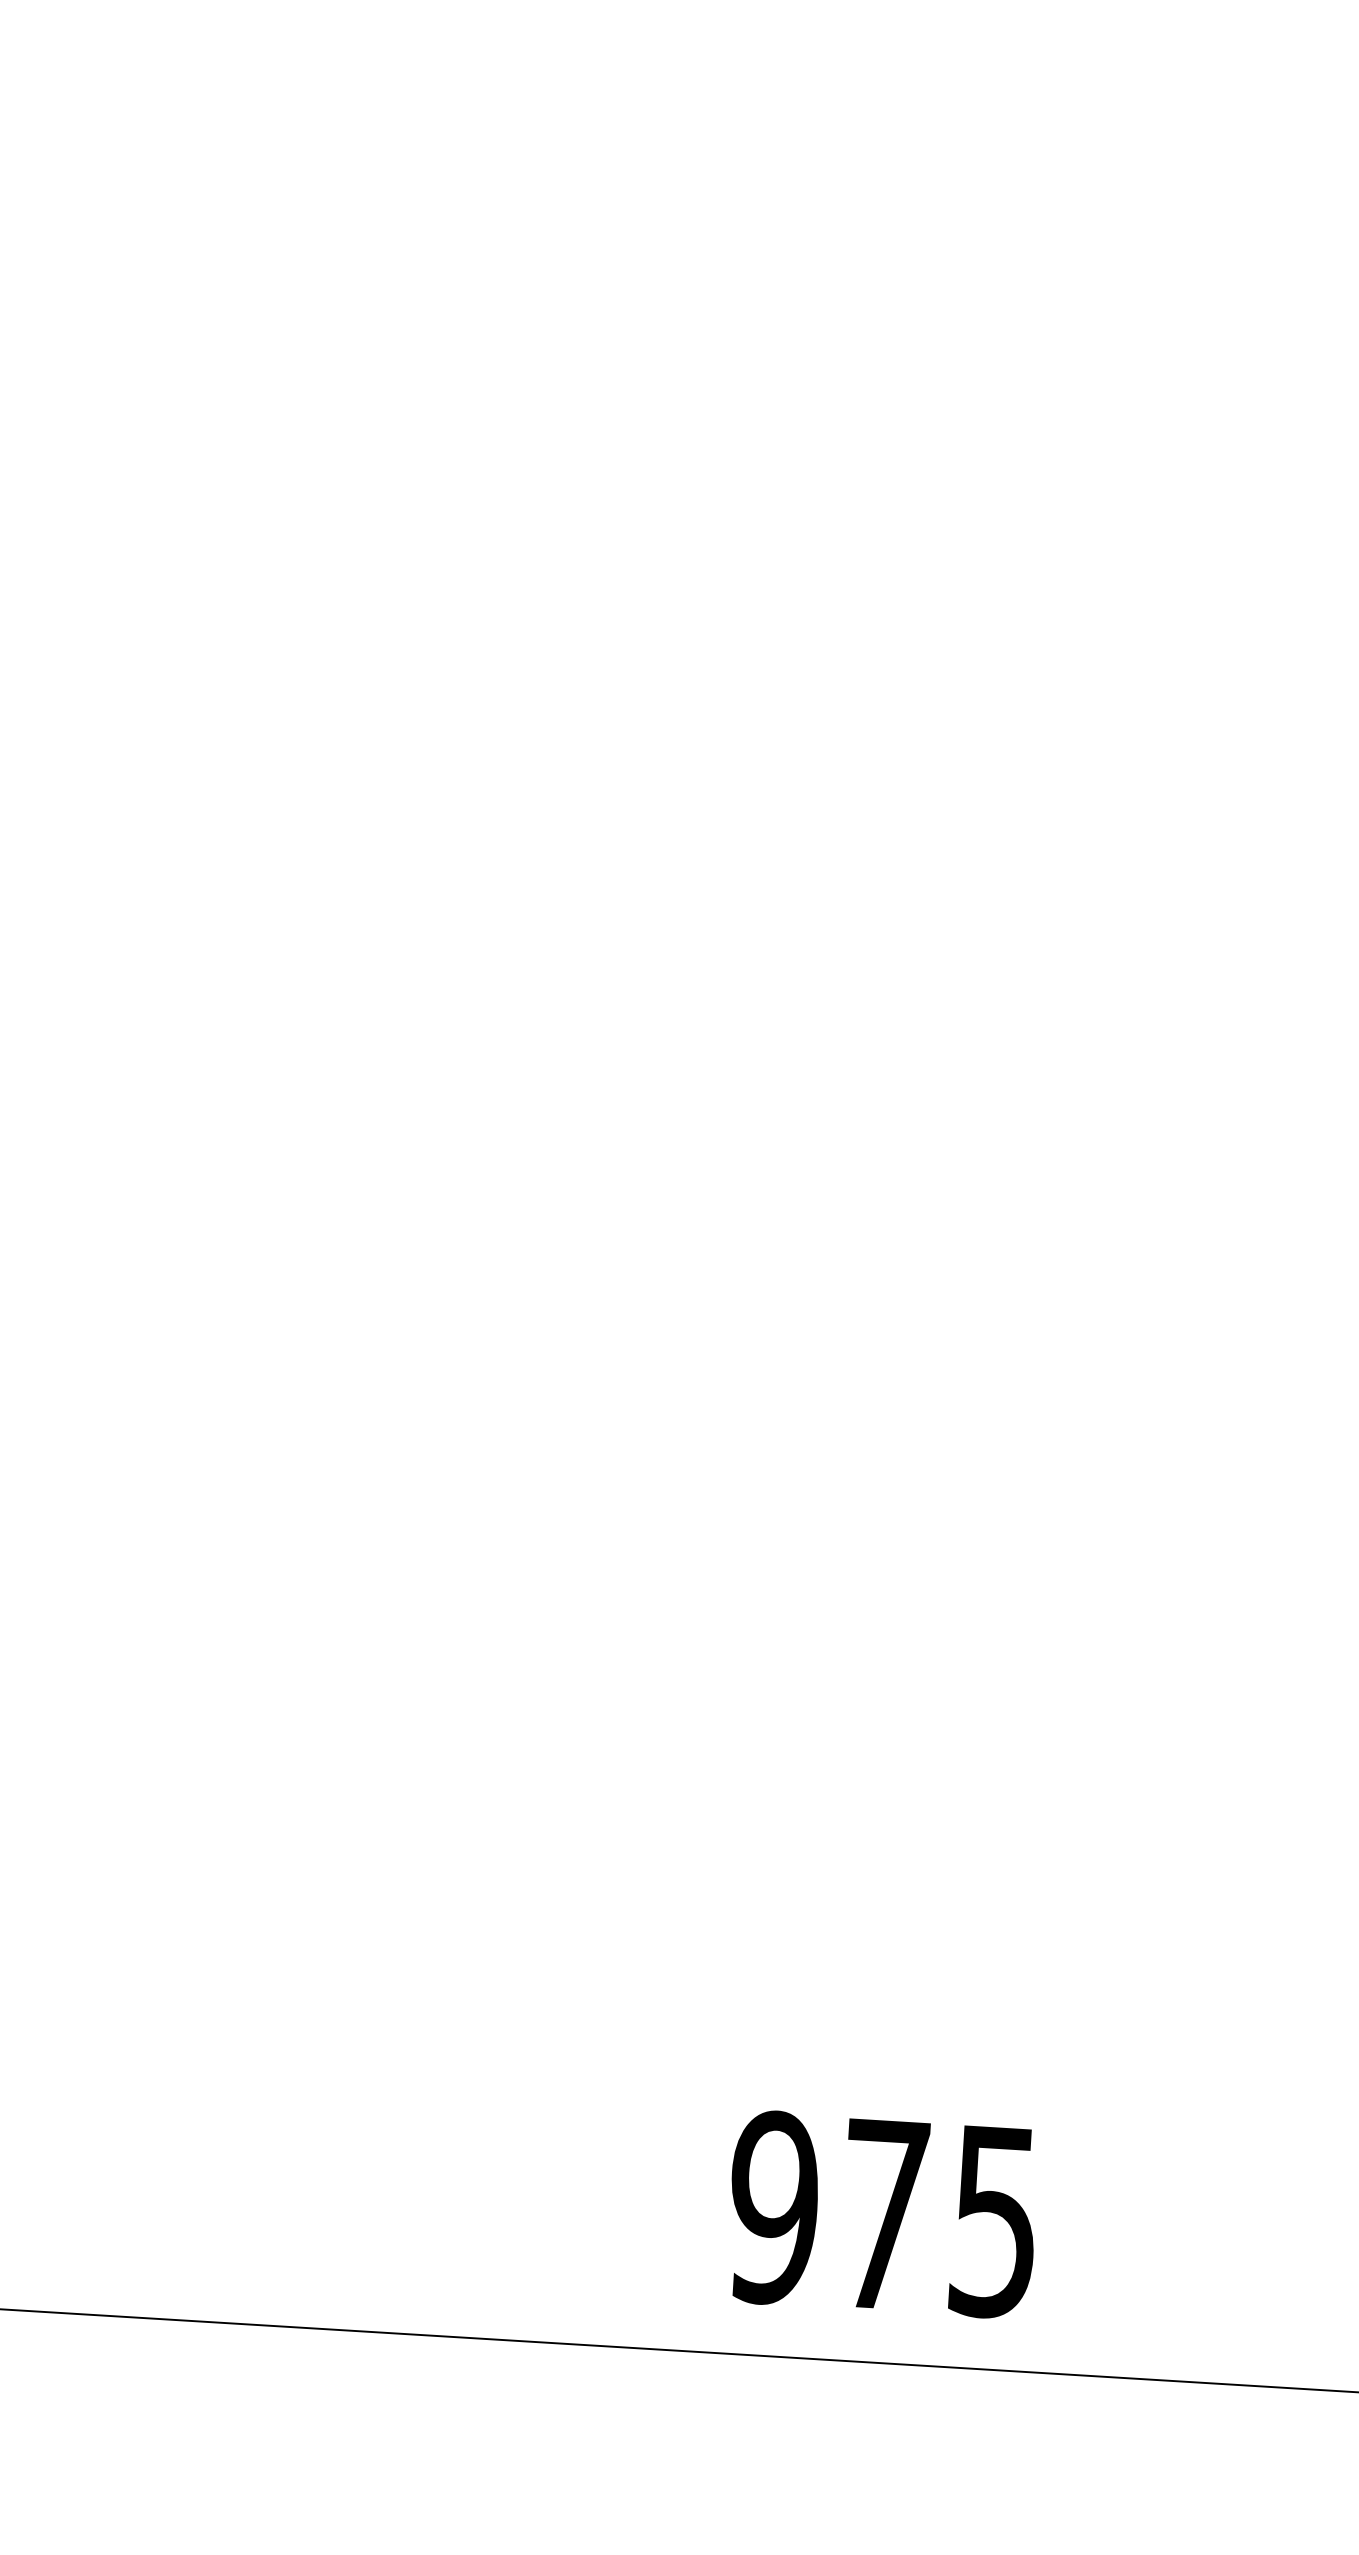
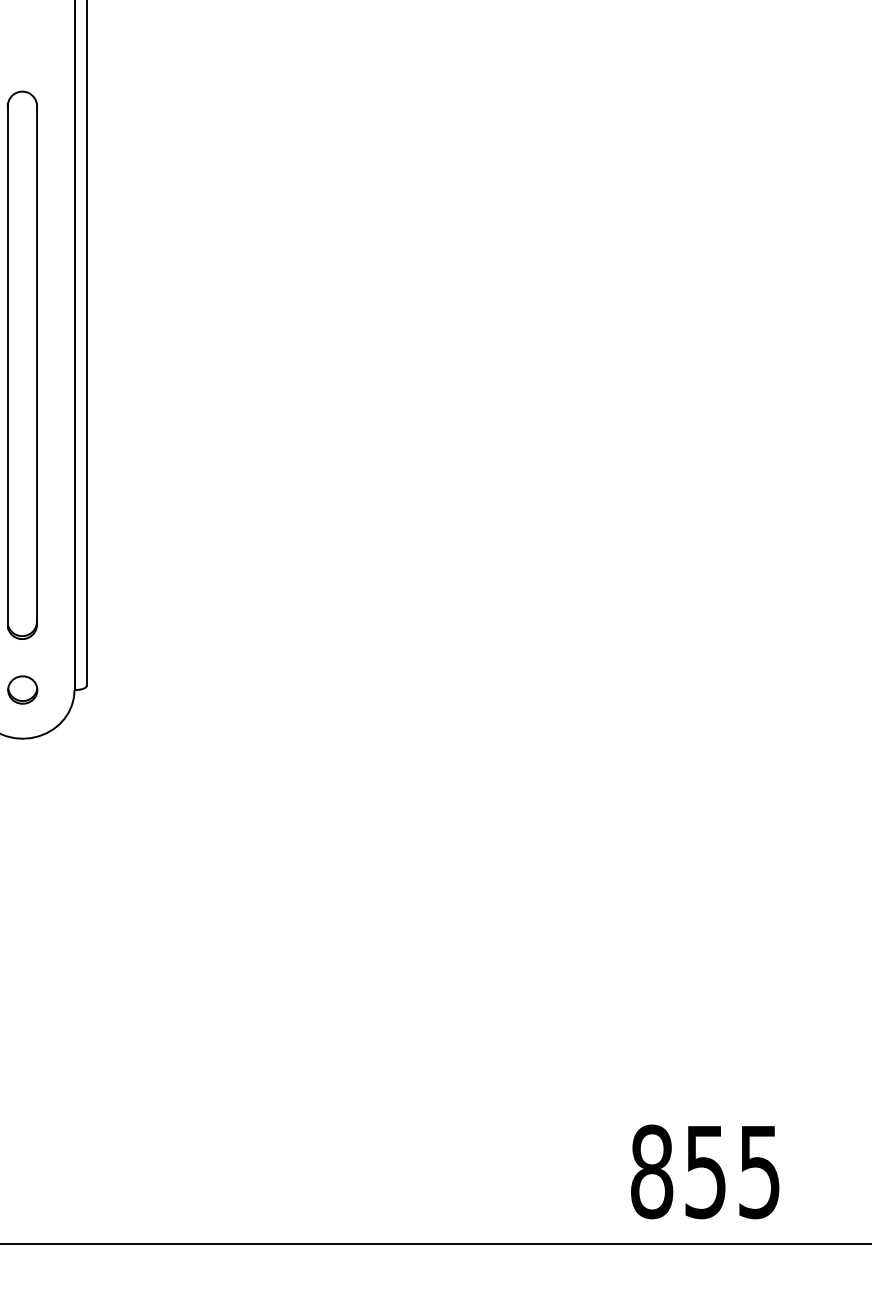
text: (826, 2210) -> (677, 1171), 975 -> 855

